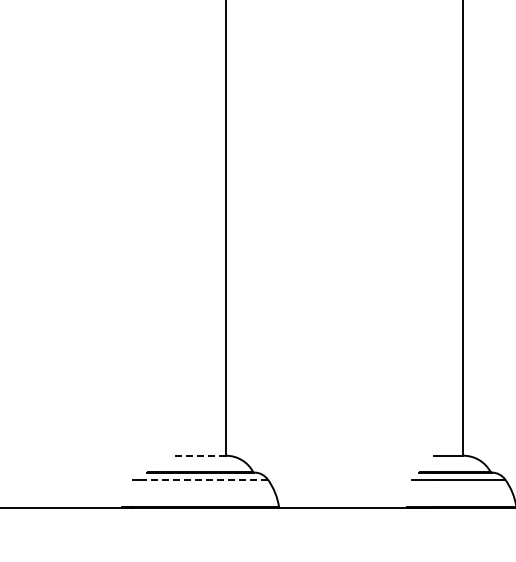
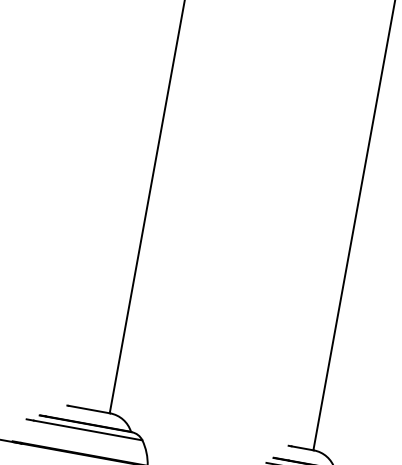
line: (201, 455) -> (89, 409), dashed -> solid
line: (204, 479) -> (88, 430), dashed -> solid

